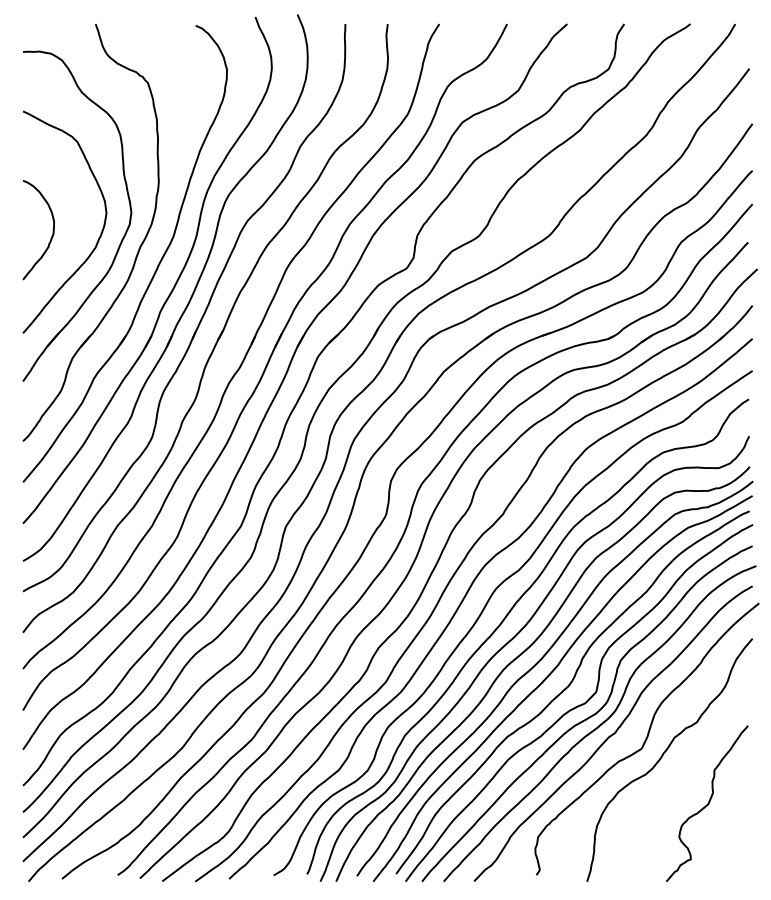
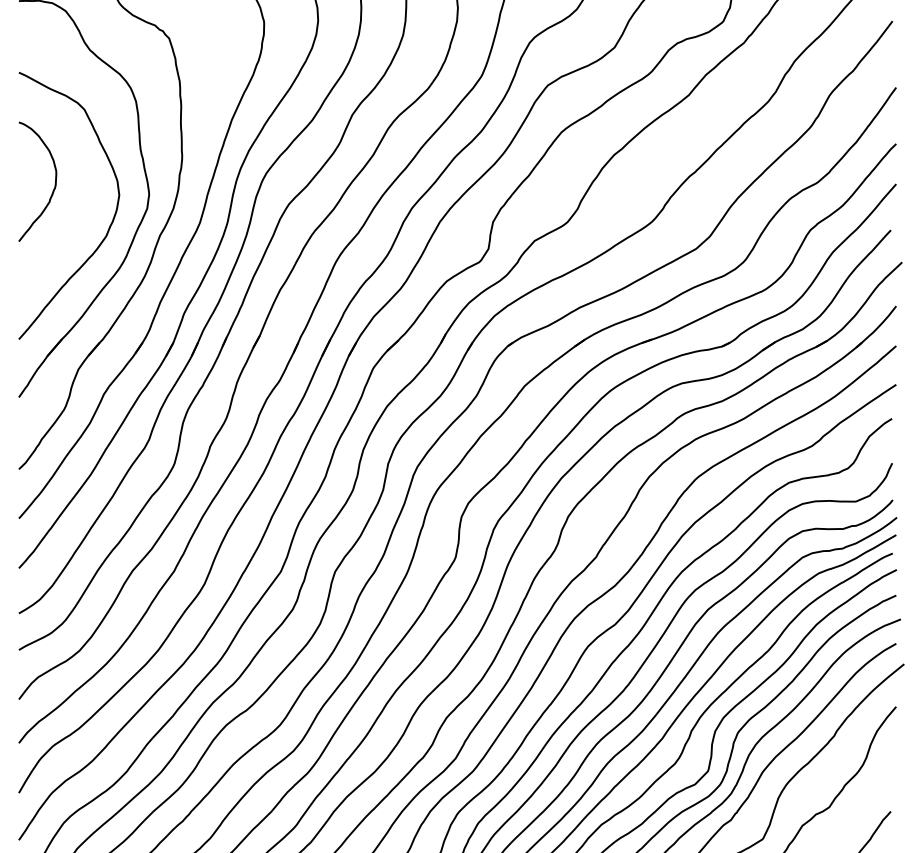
curve: (52, 230) -> (54, 182), moved

